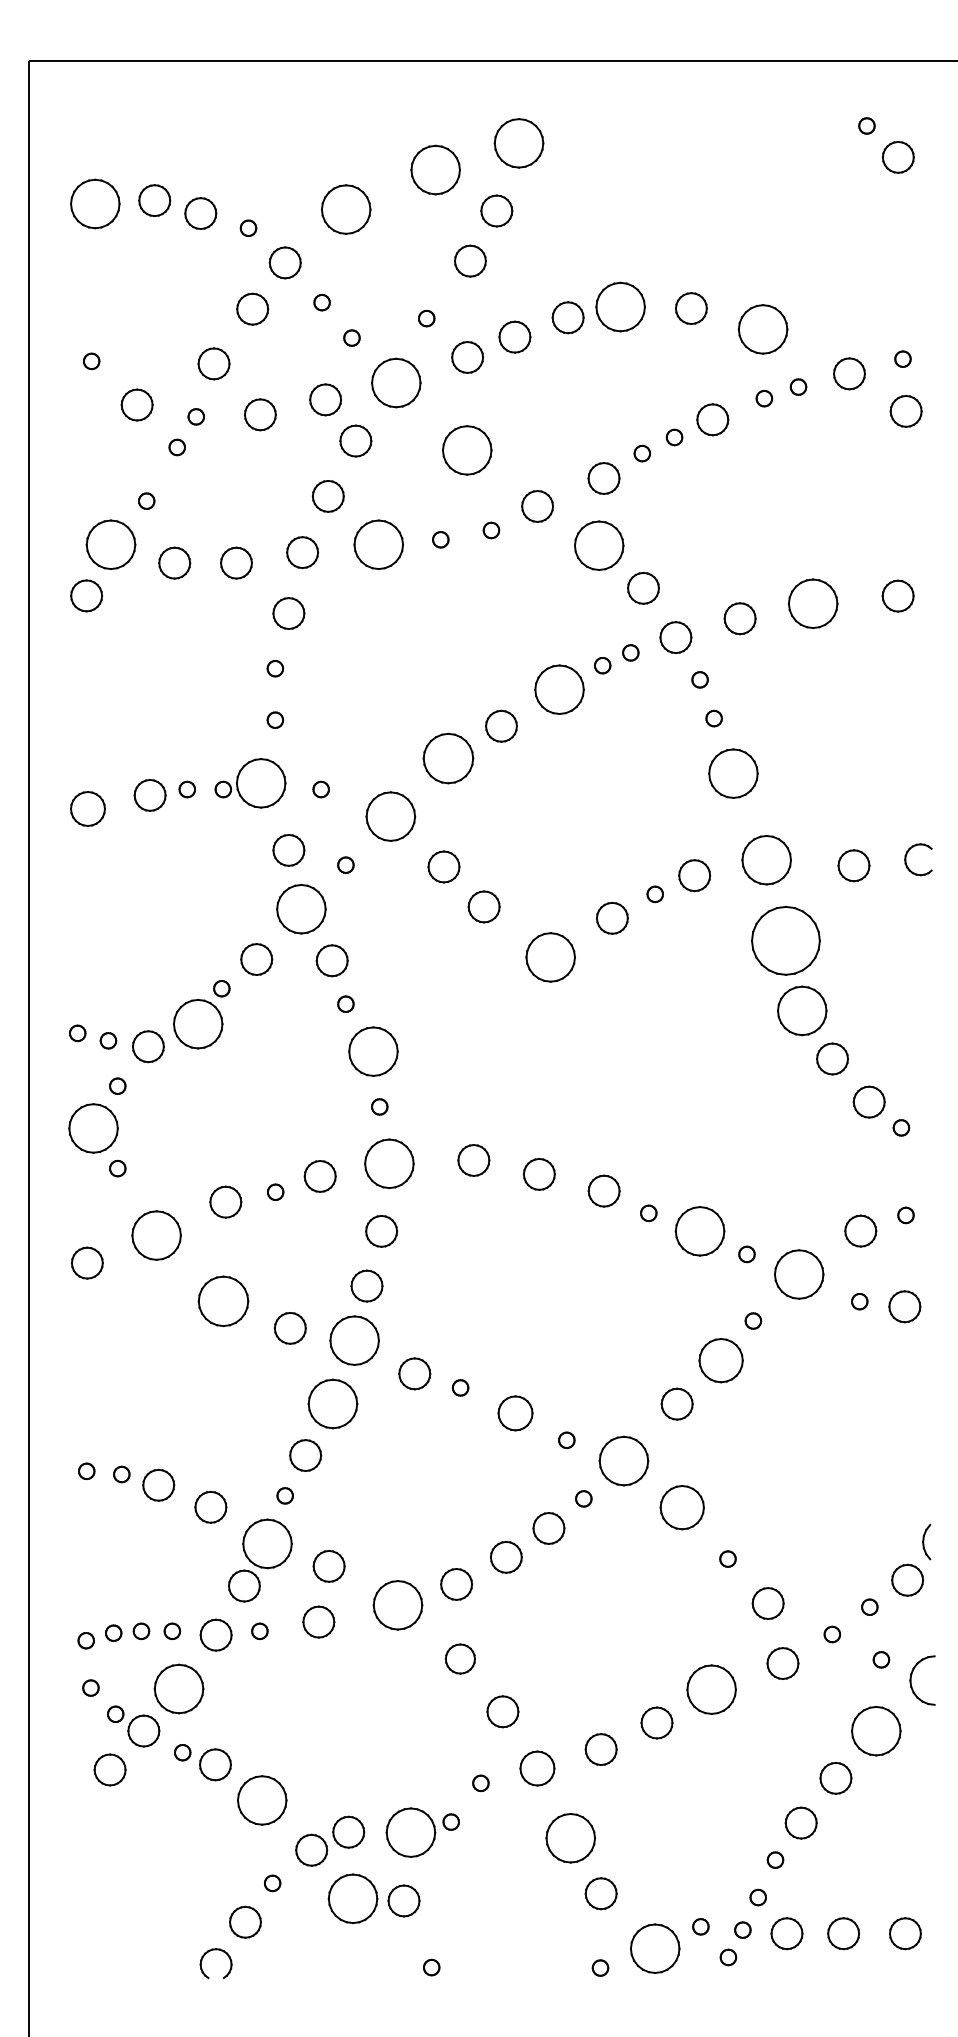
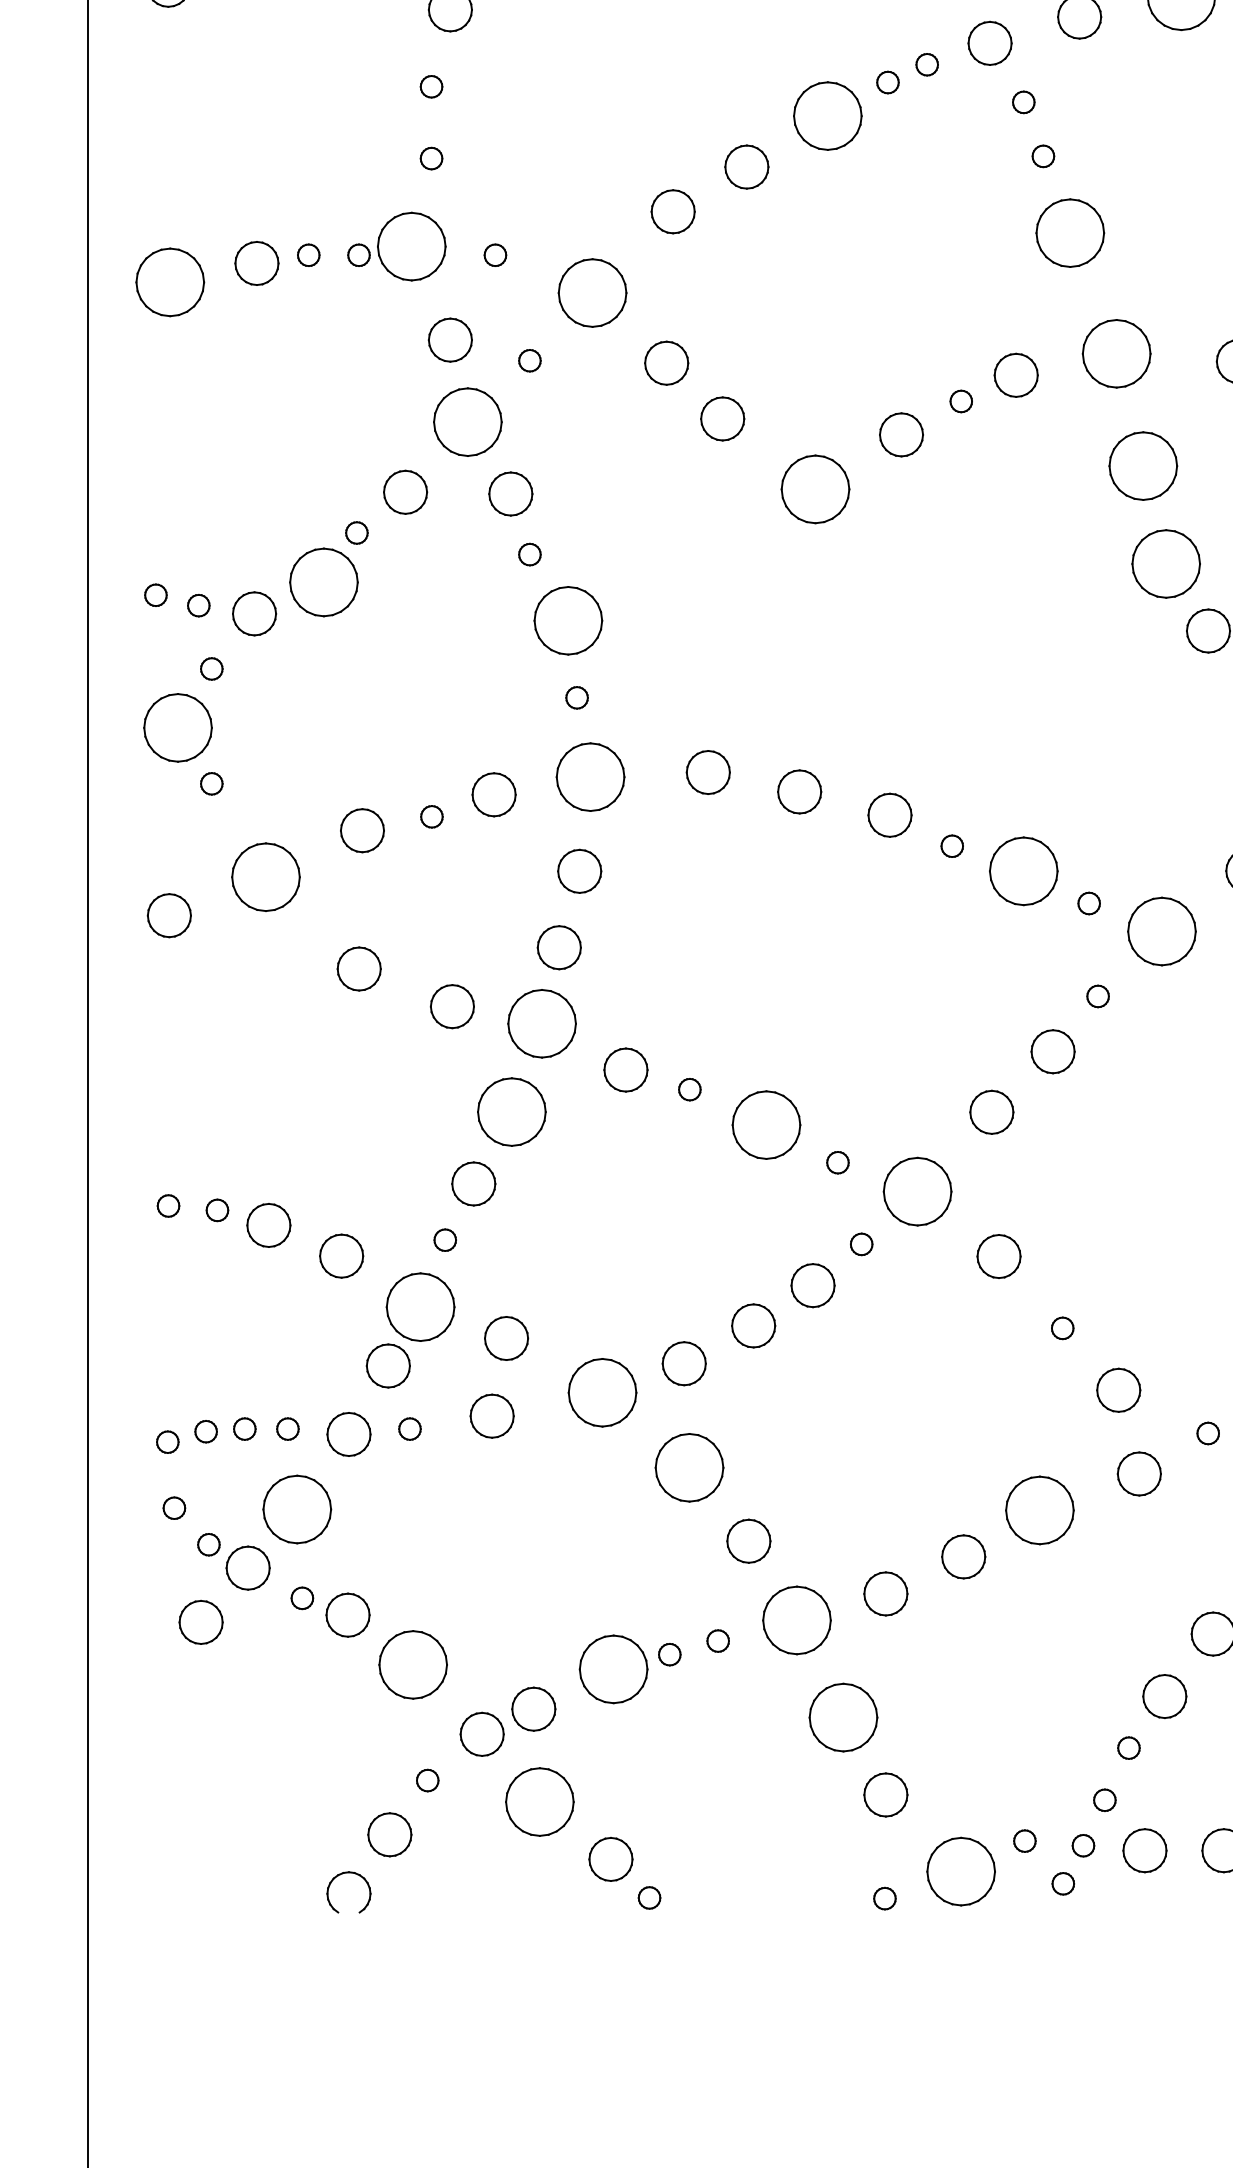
part: (448, 757) -> (672, 210), size x0.62
part: (87, 808) -> (169, 281), size x1.43
part: (785, 940) -> (1142, 465), size x0.71
part: (223, 1301) -> (359, 969), size x0.62
part: (720, 1360) -> (1052, 1051), size x0.71
part: (515, 1413) -> (766, 1125), size x1.43
part: (682, 1507) -> (999, 1256), size x0.71
part: (460, 1658) -> (689, 1466), size x1.67
part: (537, 1768) -> (797, 1620), size x1.43
part: (422, 1832) -> (629, 1669), moved
part: (403, 1900) -> (610, 1858), moved

